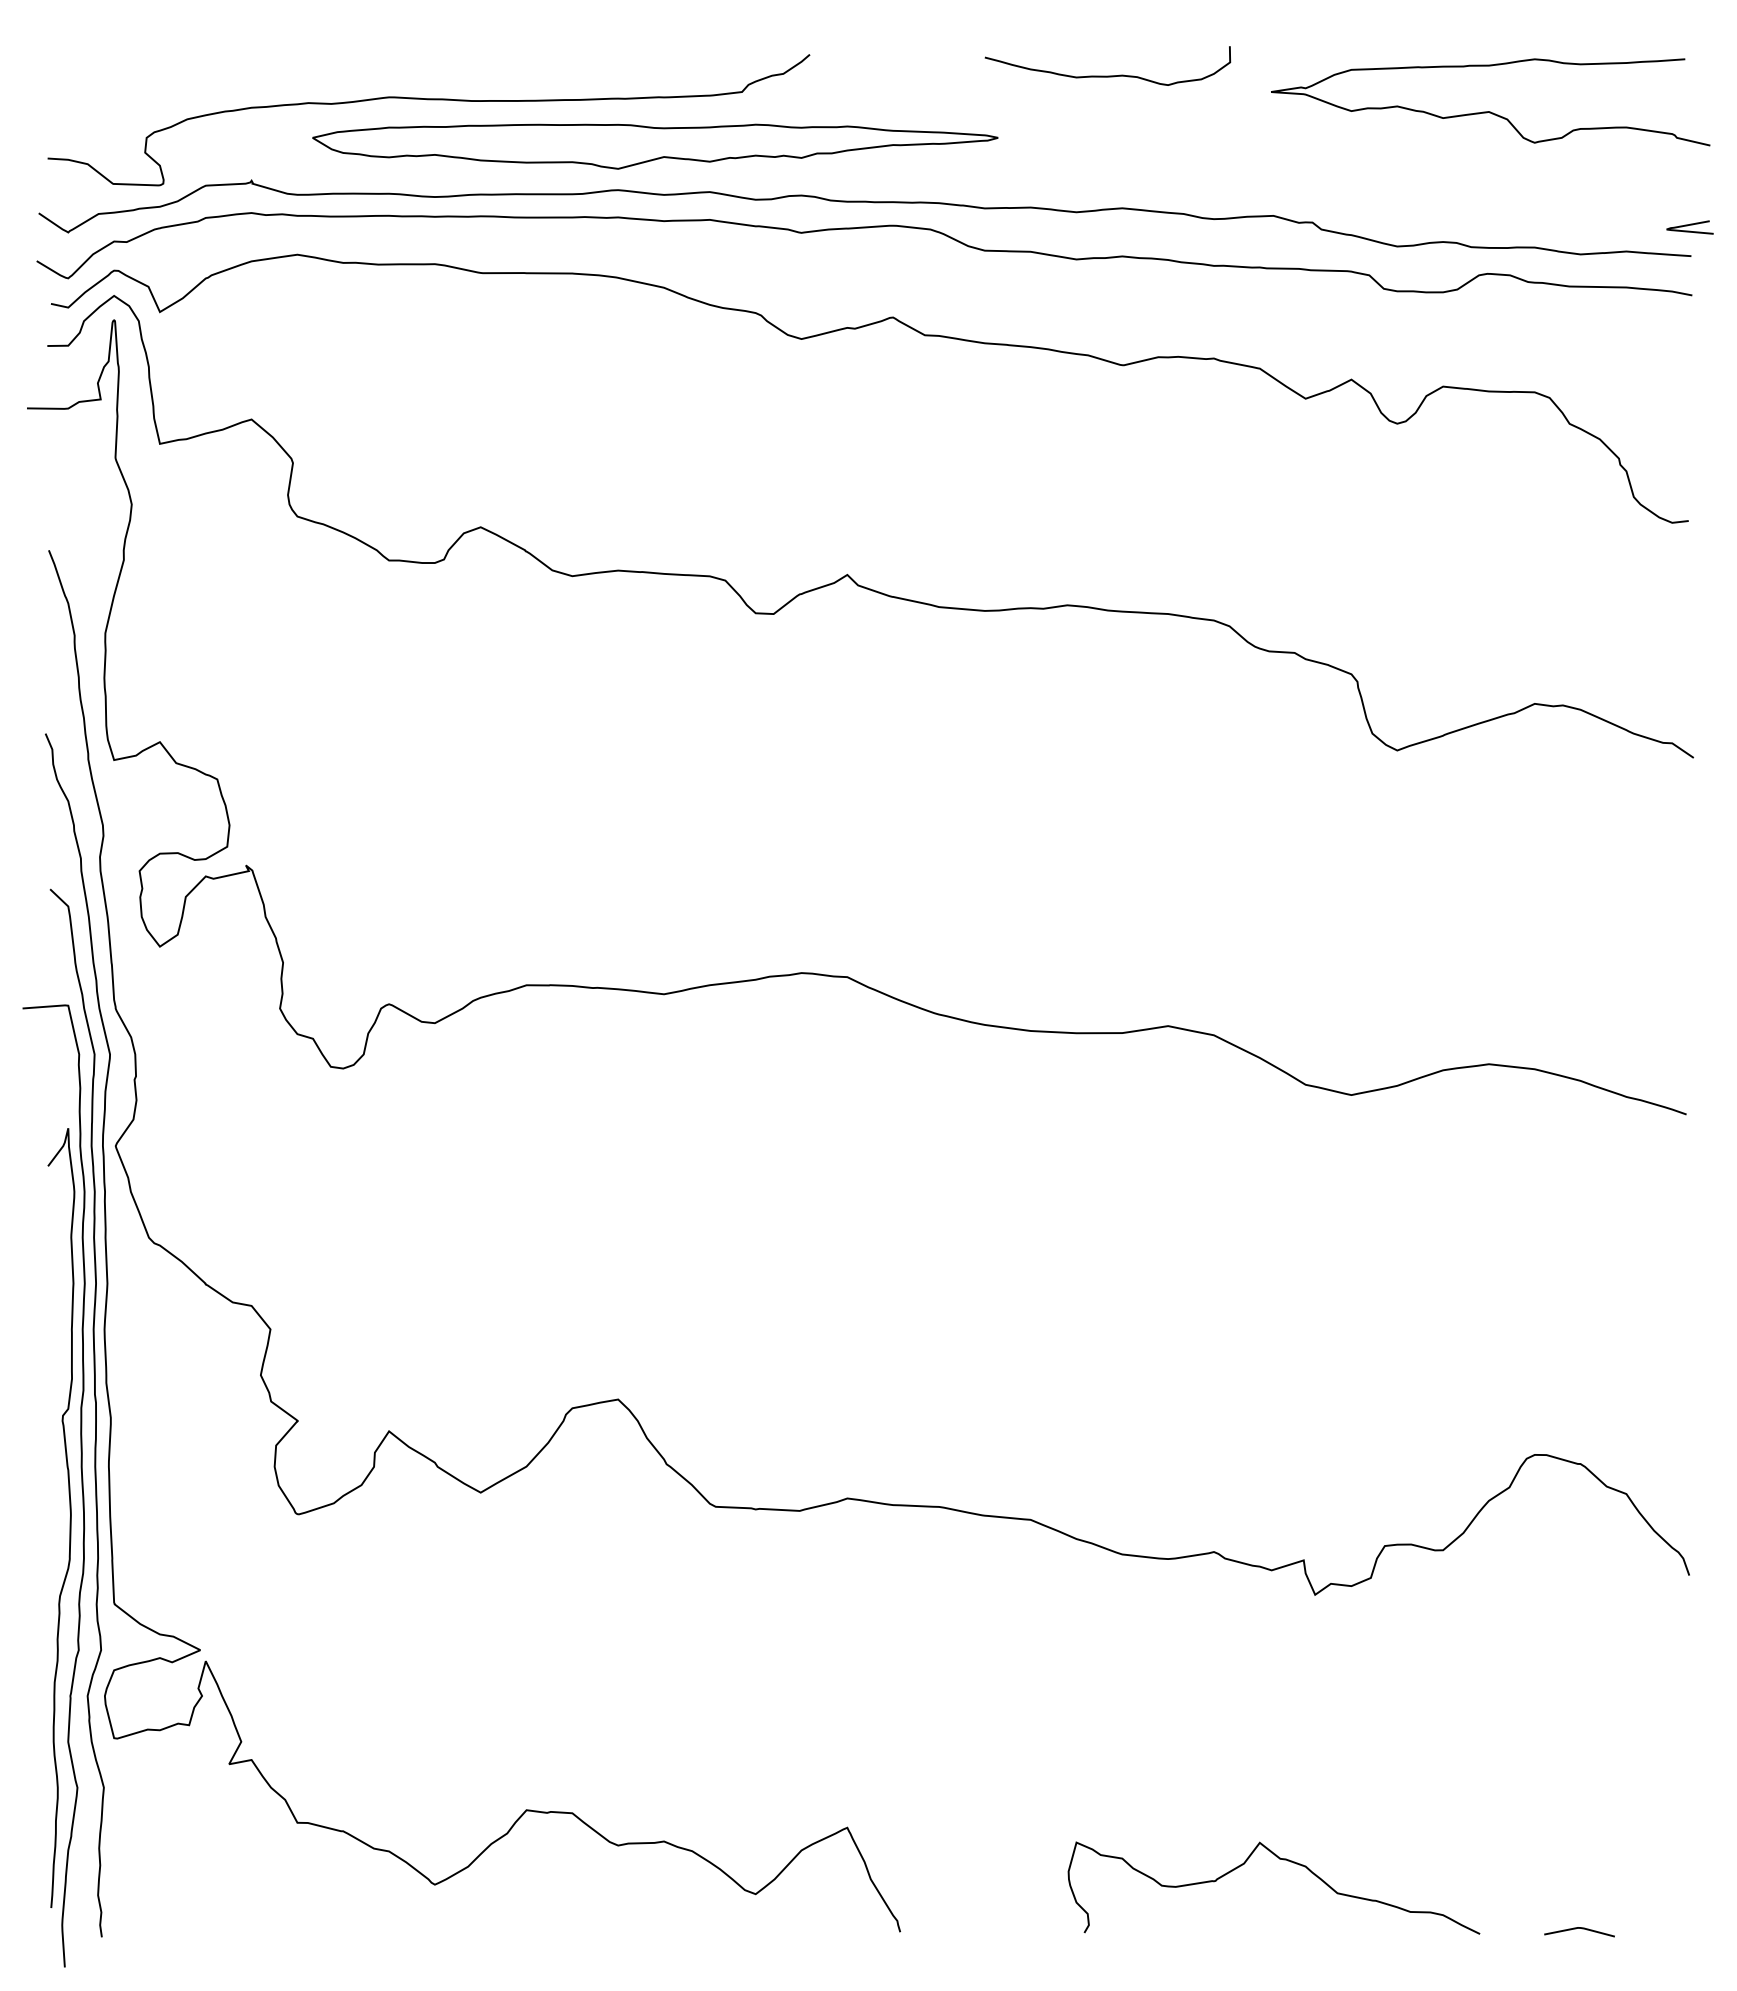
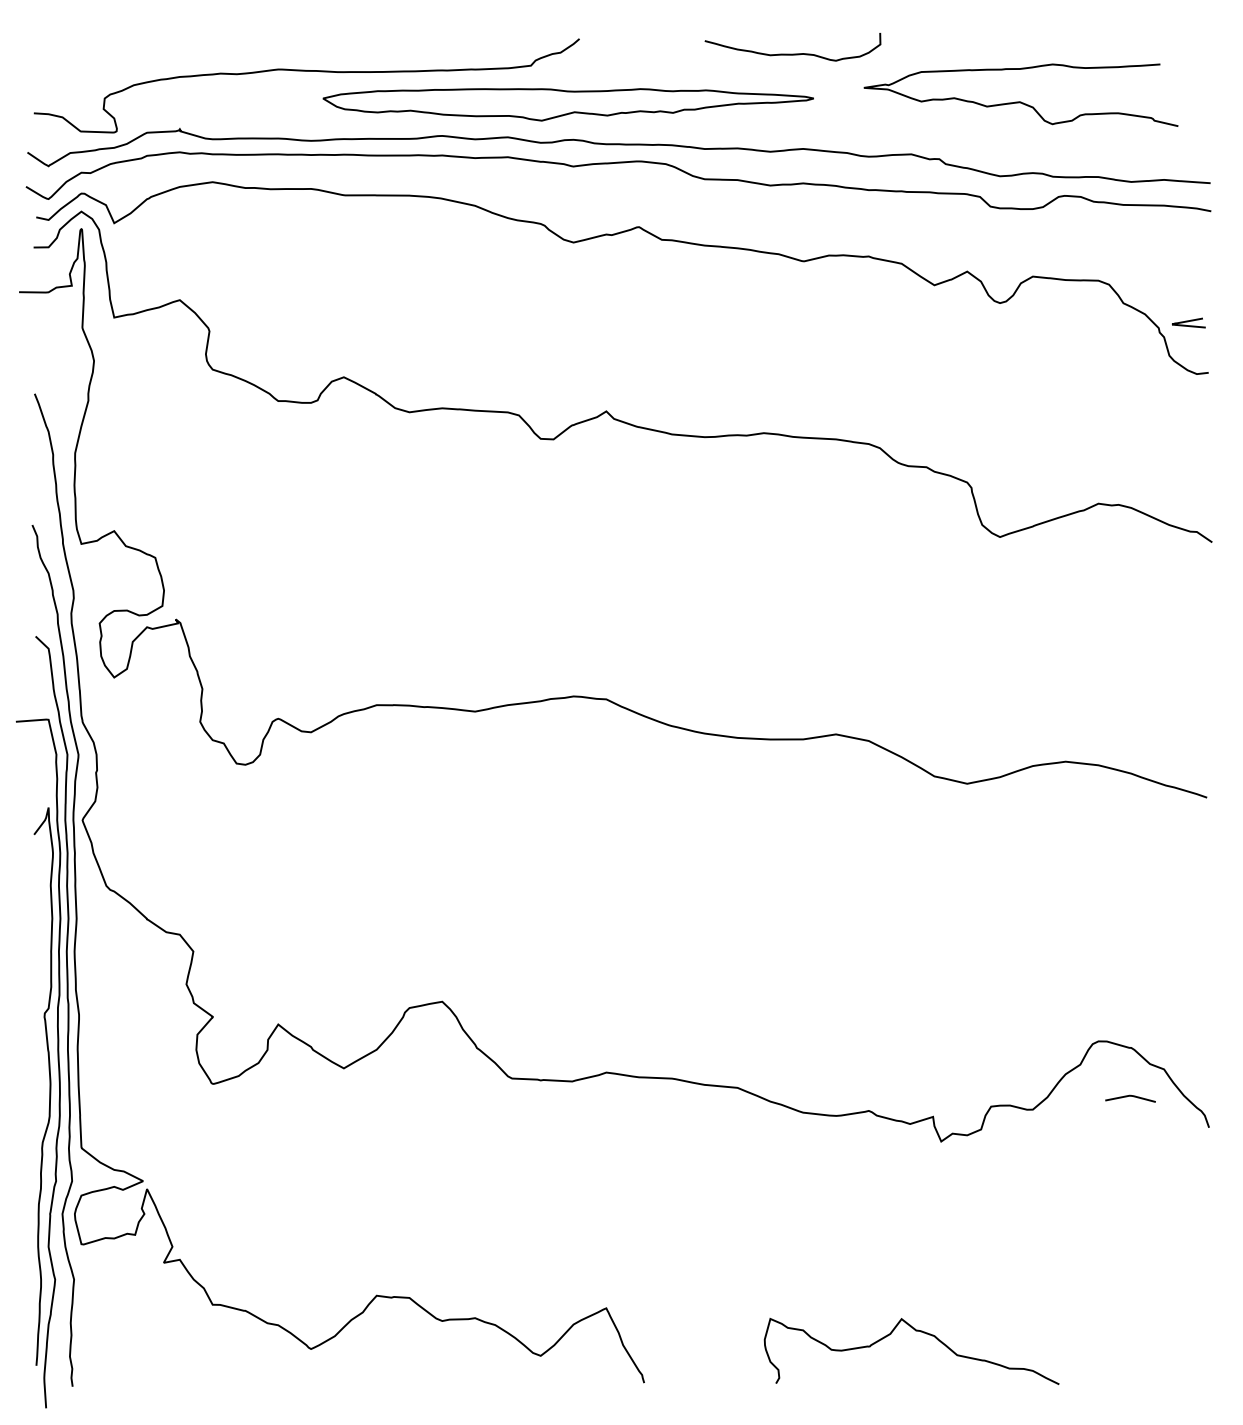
curve: (1490, 111) -> (1020, 101), moved
part: (655, 146) -> (568, 104), moved
curve: (1689, 225) -> (1188, 321), moved
line: (1579, 1928) -> (1130, 1096), moved

